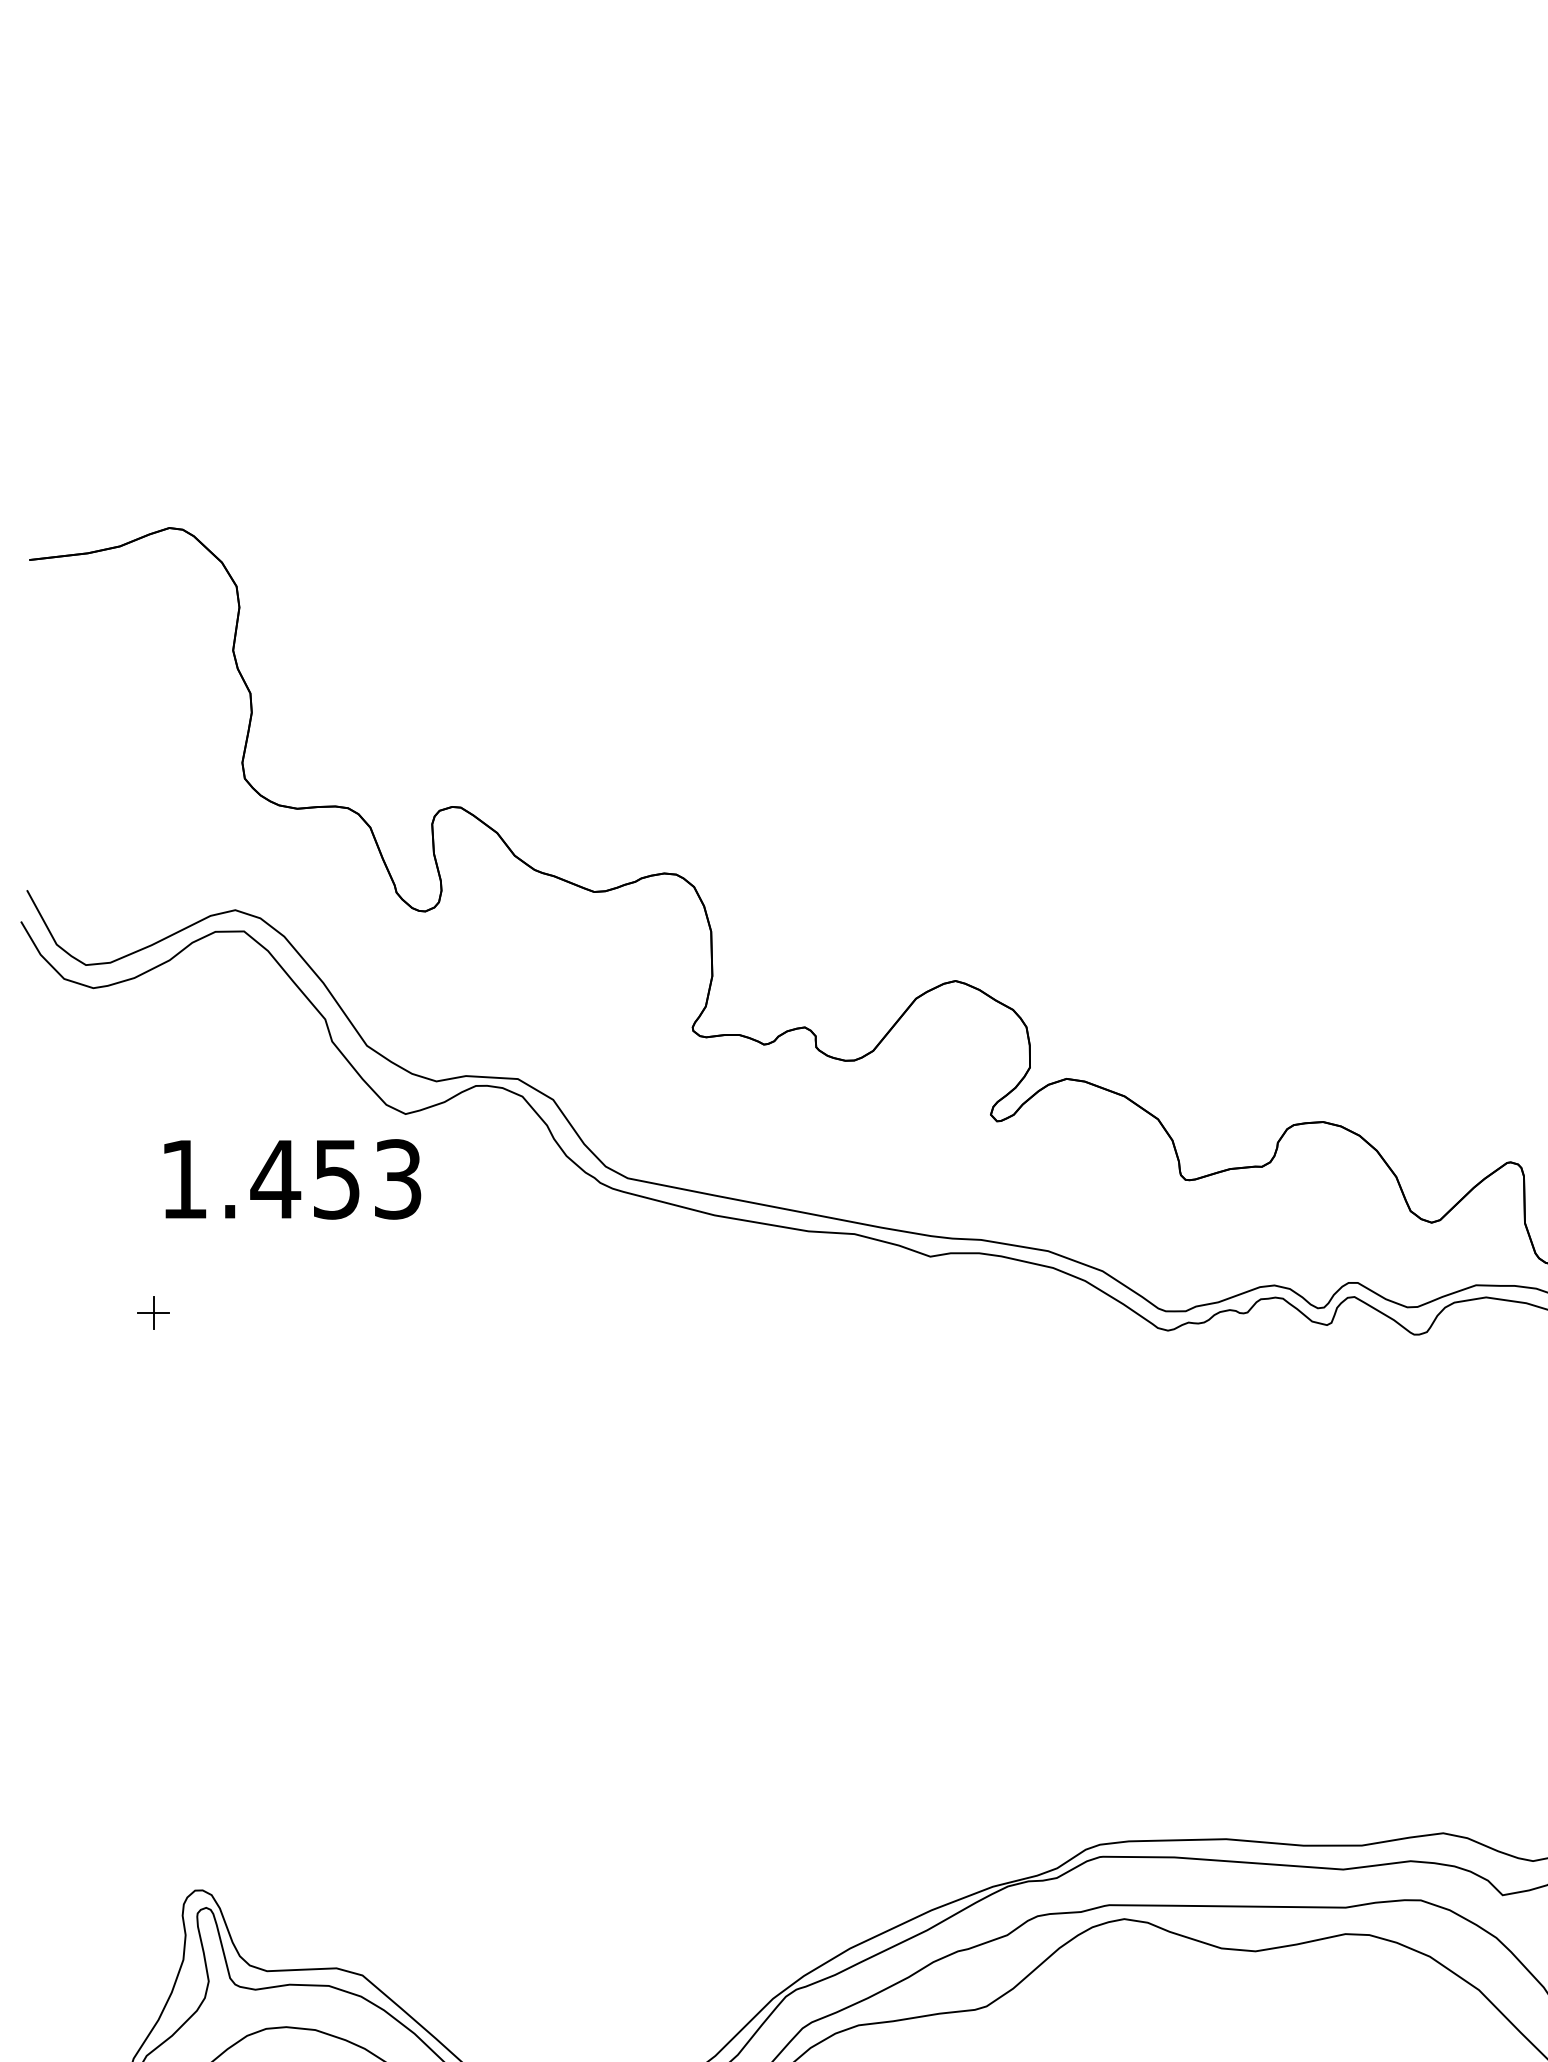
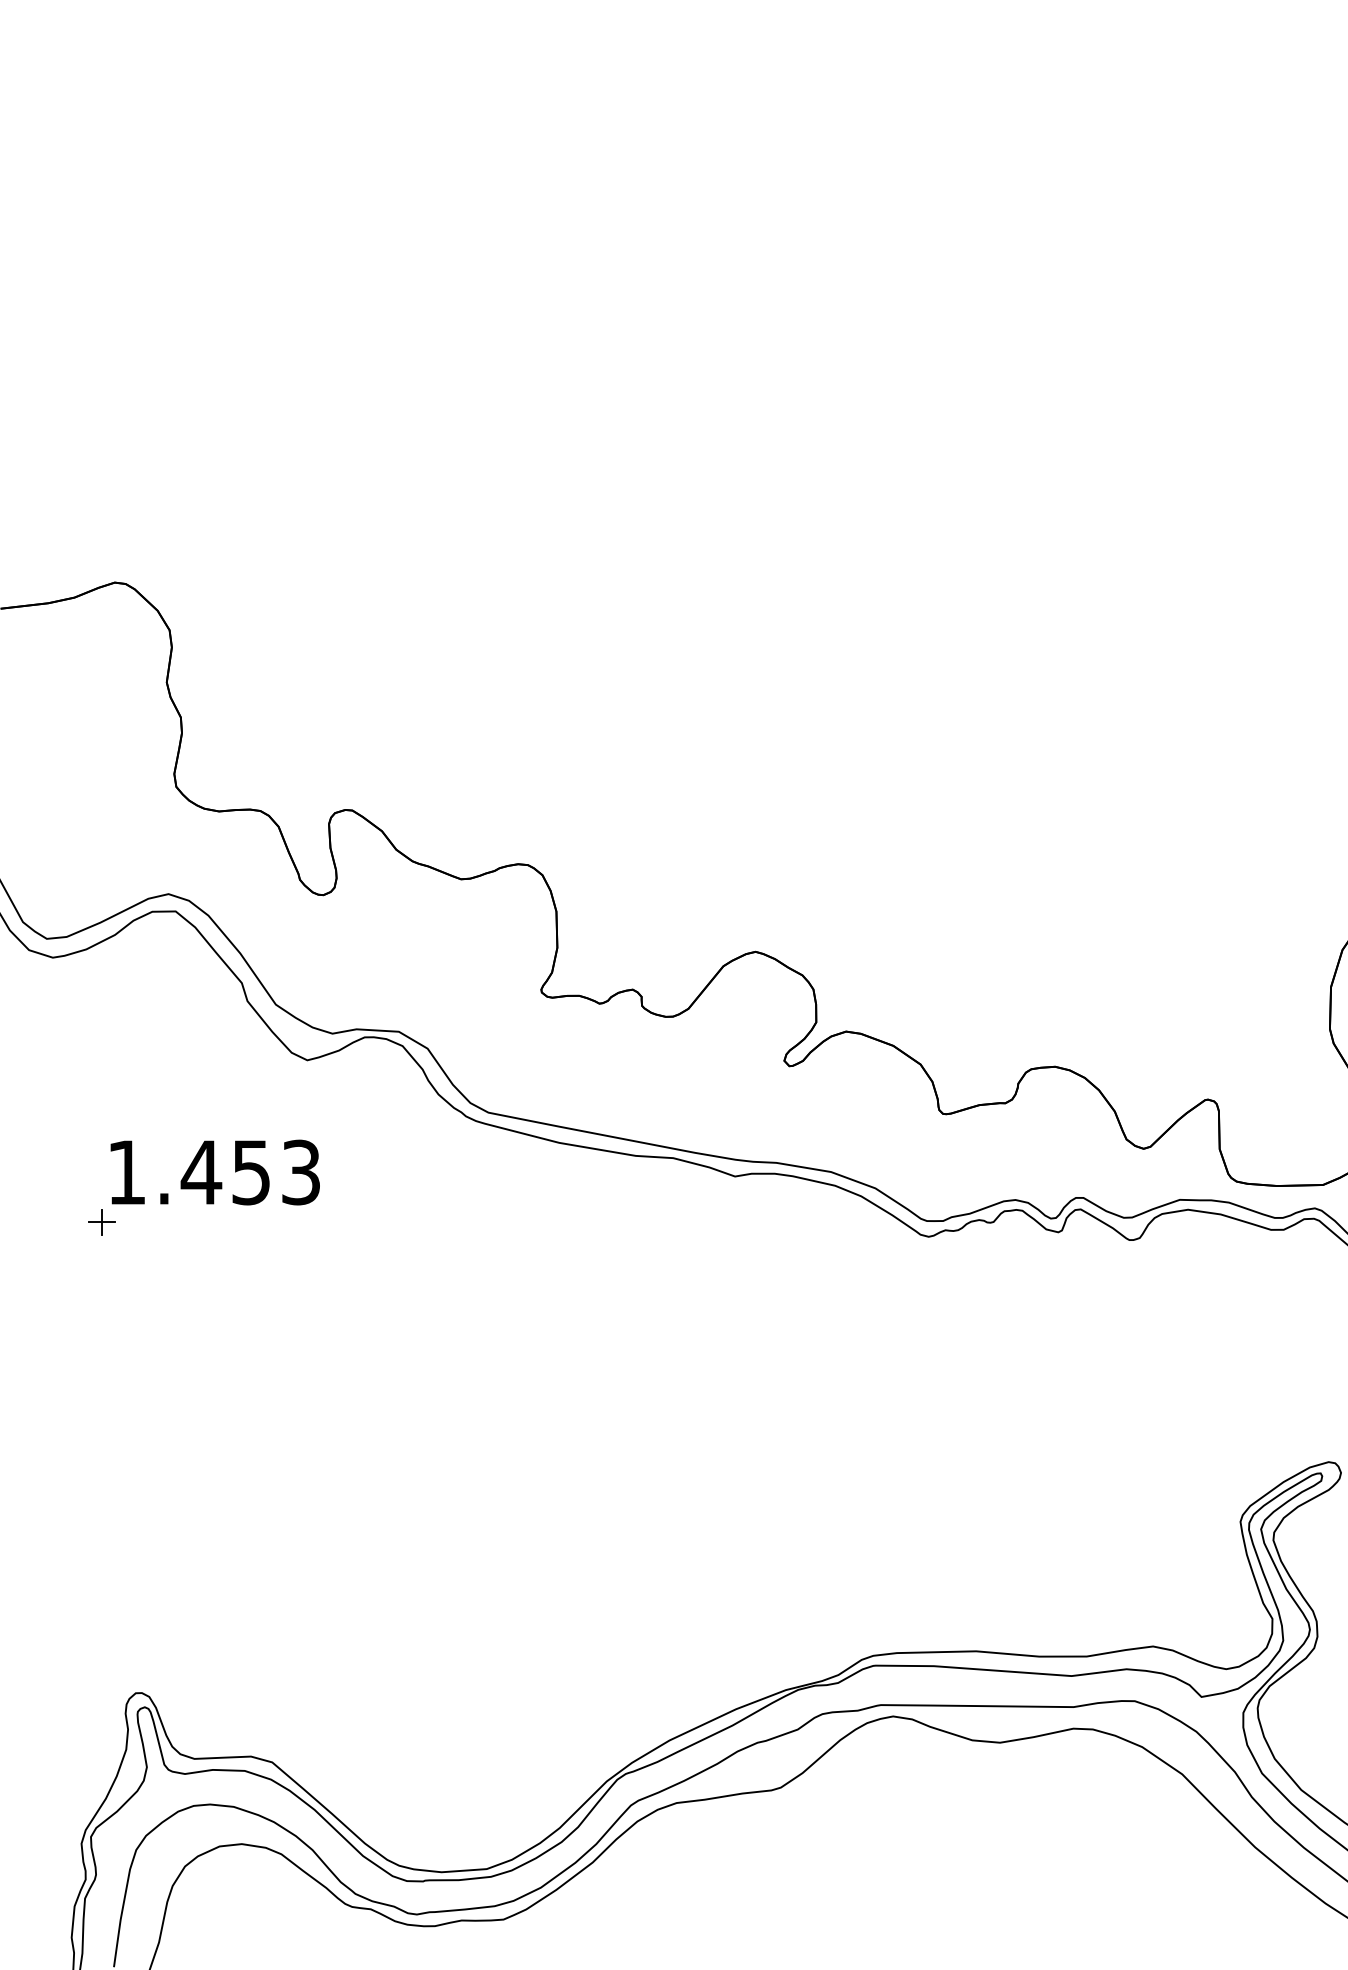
text: (291, 1179) -> (214, 1172), moved

